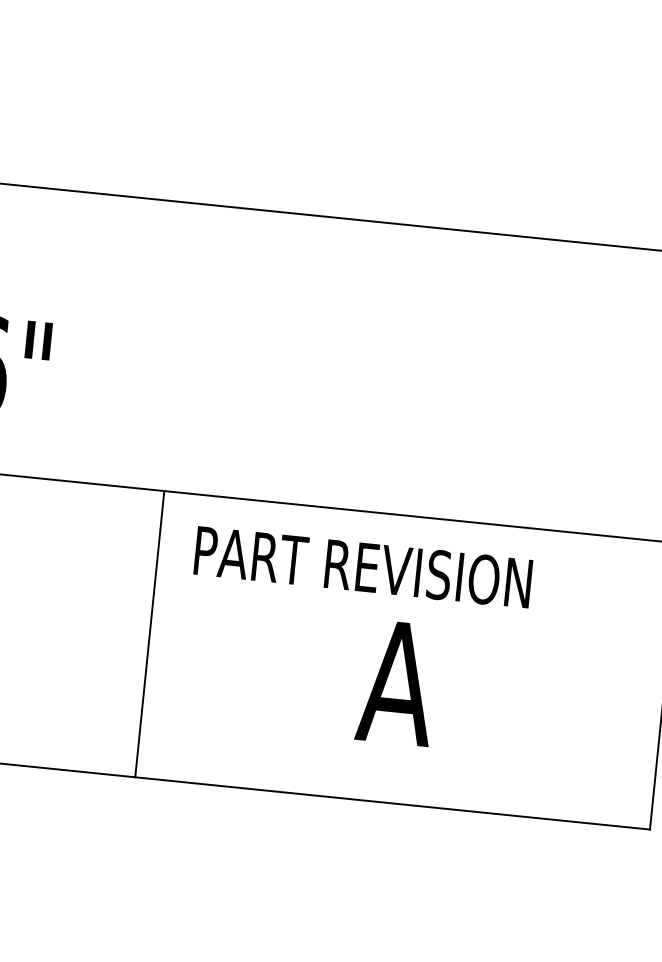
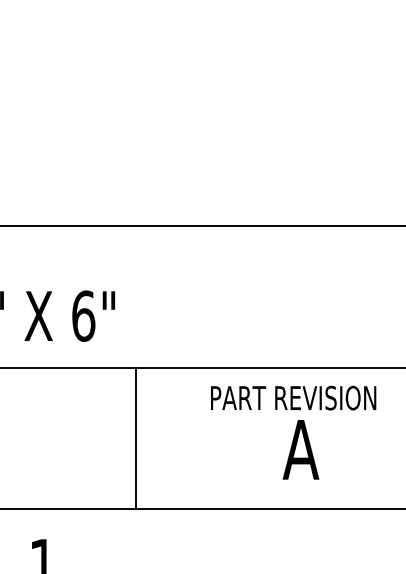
text: (363, 566) -> (293, 397), moved
line: (149, 632) -> (135, 437), moved

